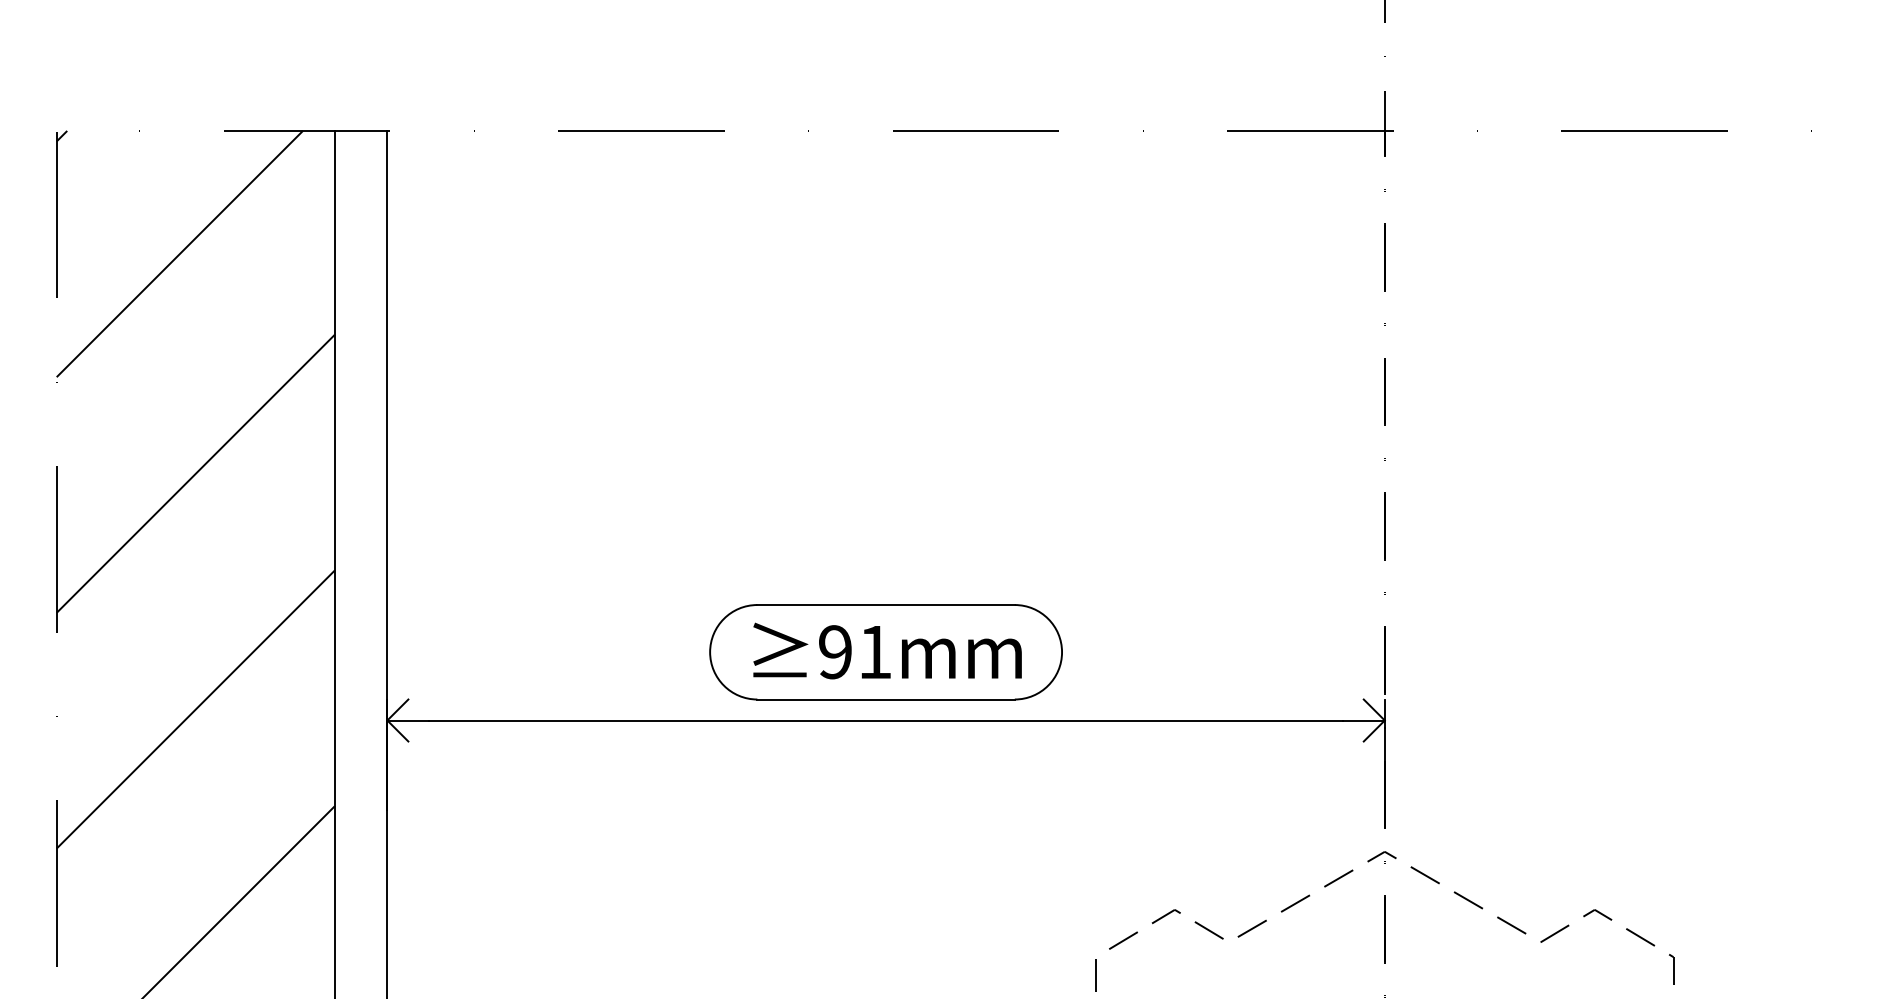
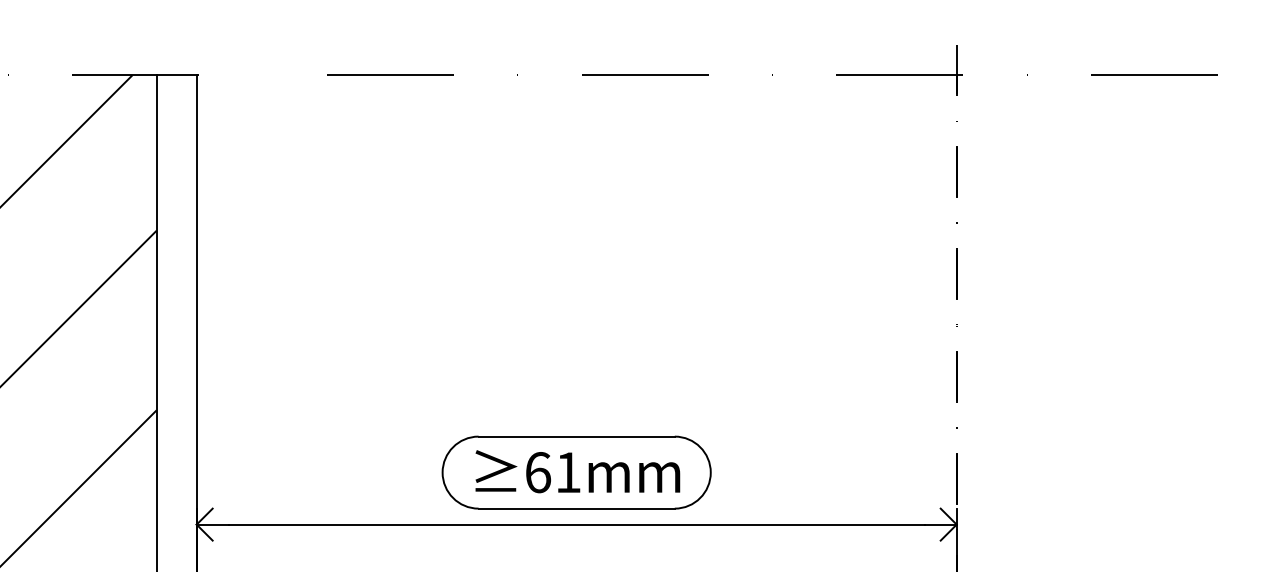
text: (835, 652) -> (538, 472), 91mm -> 61mm

